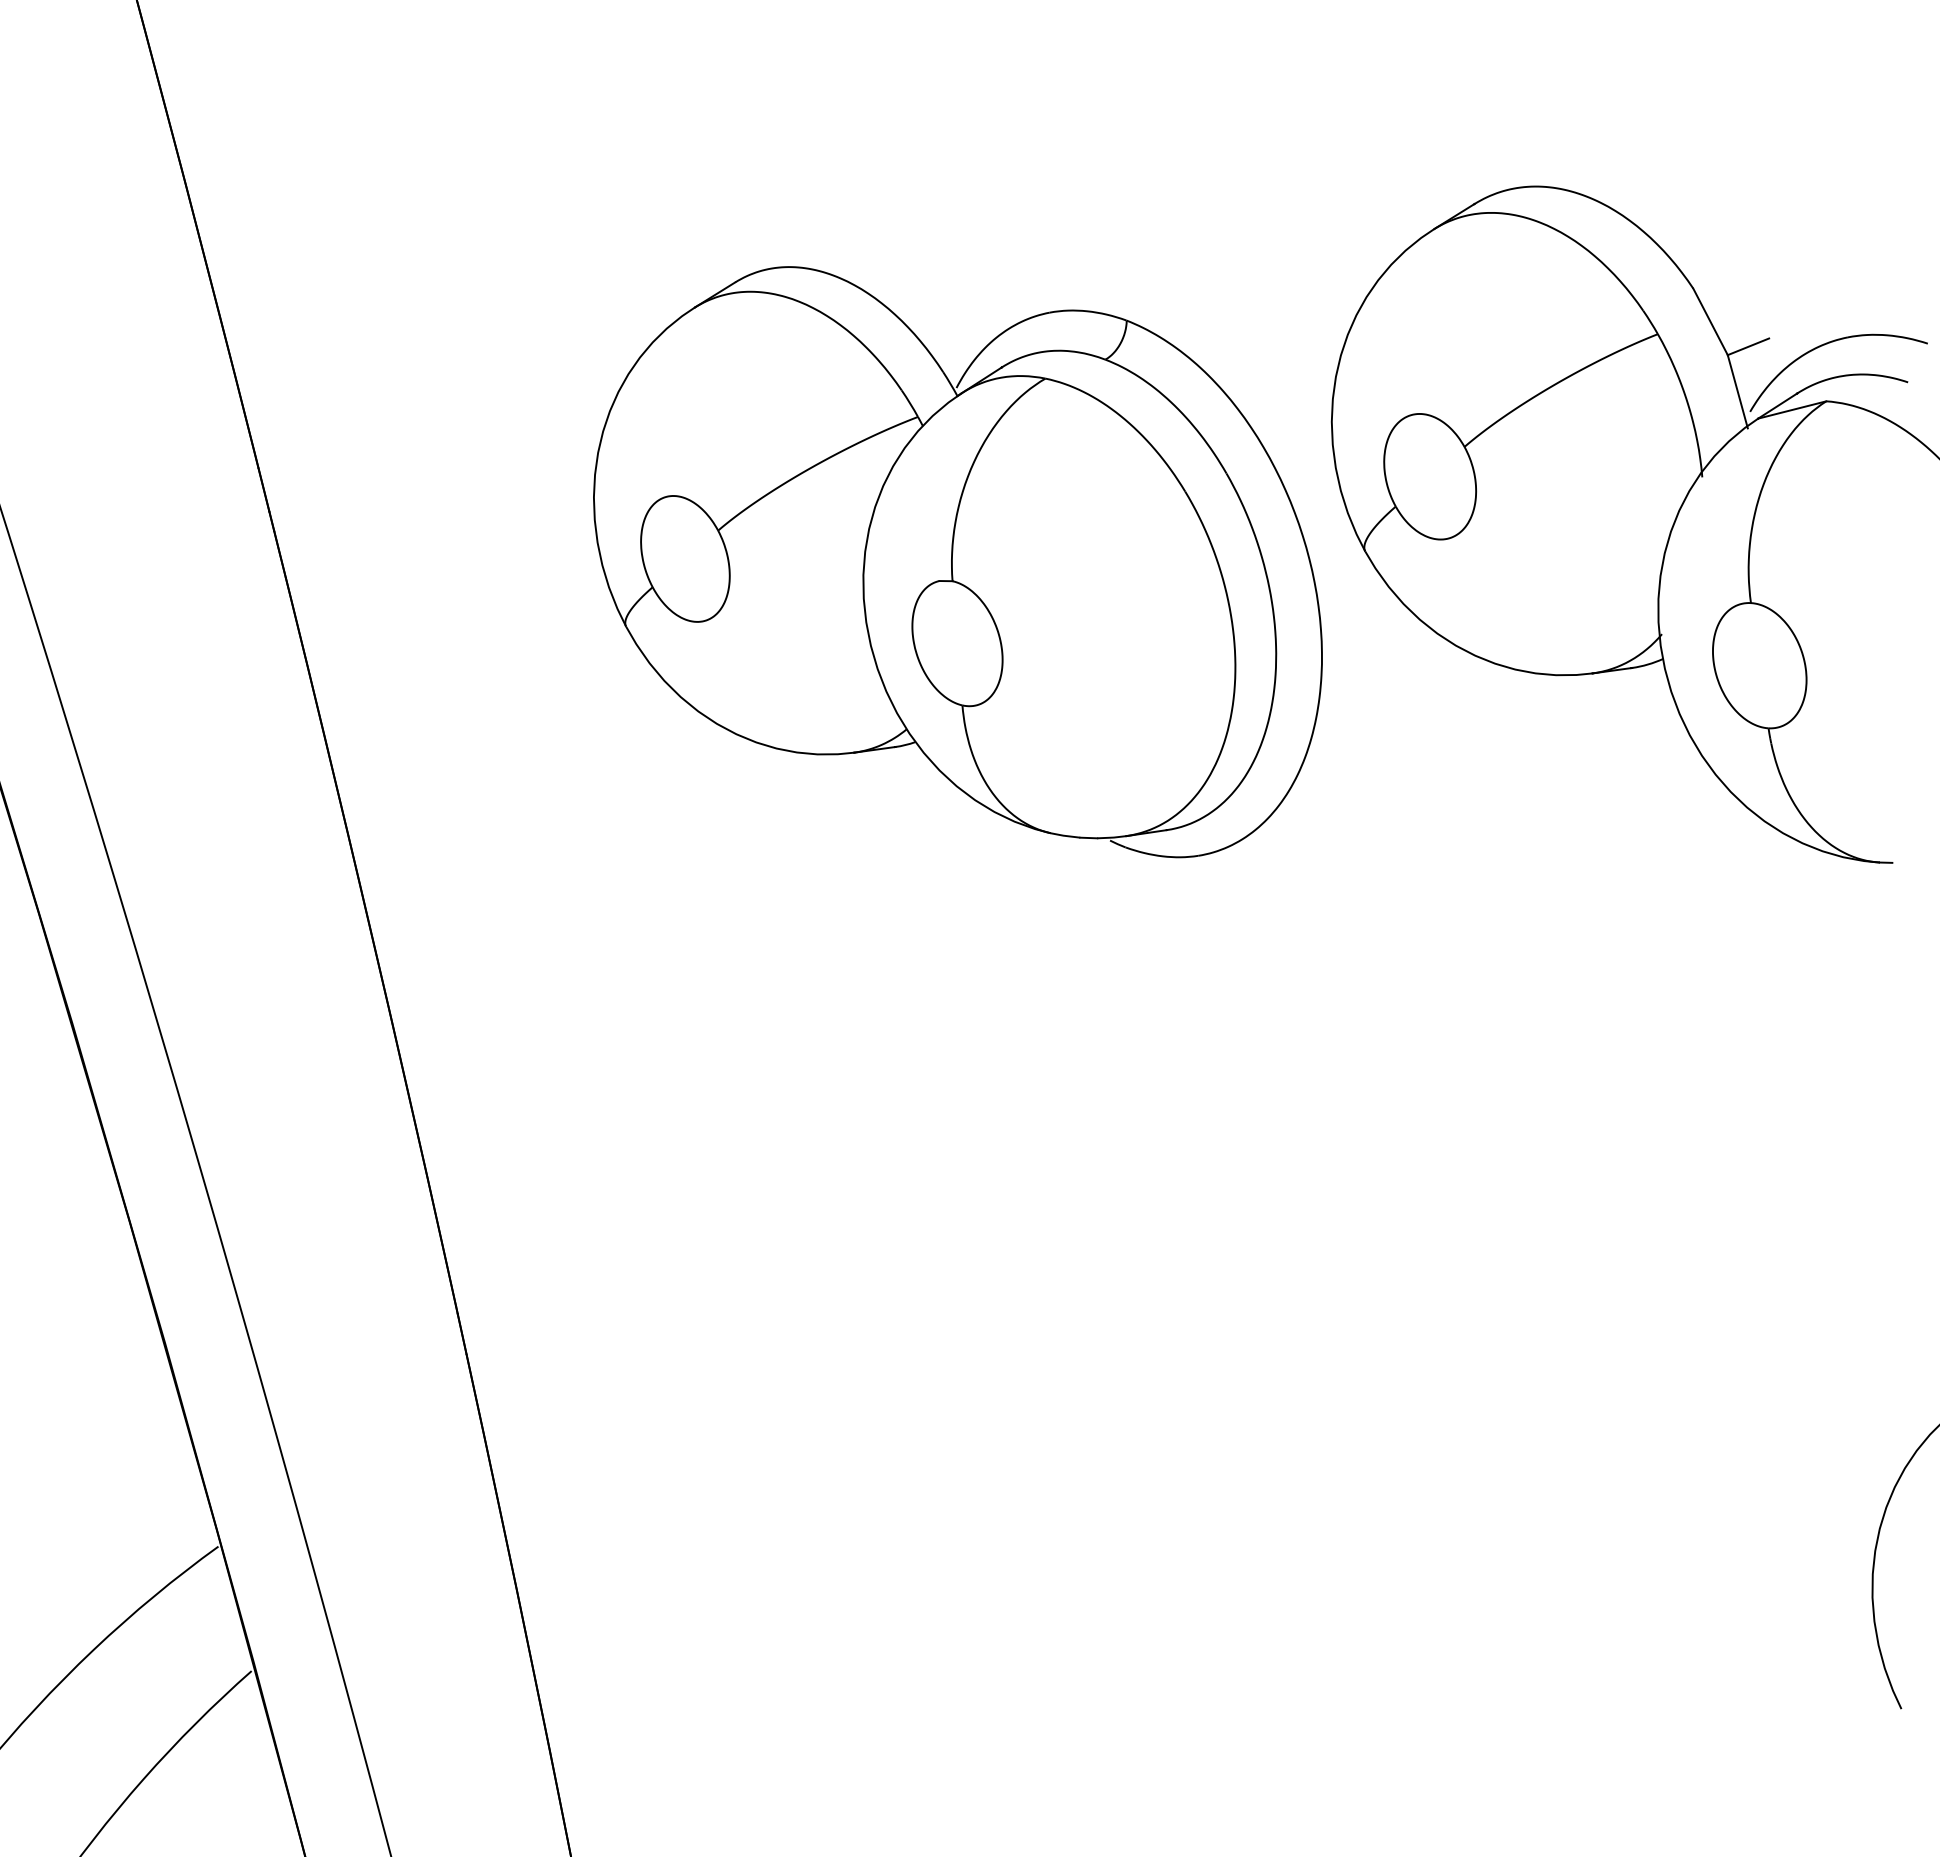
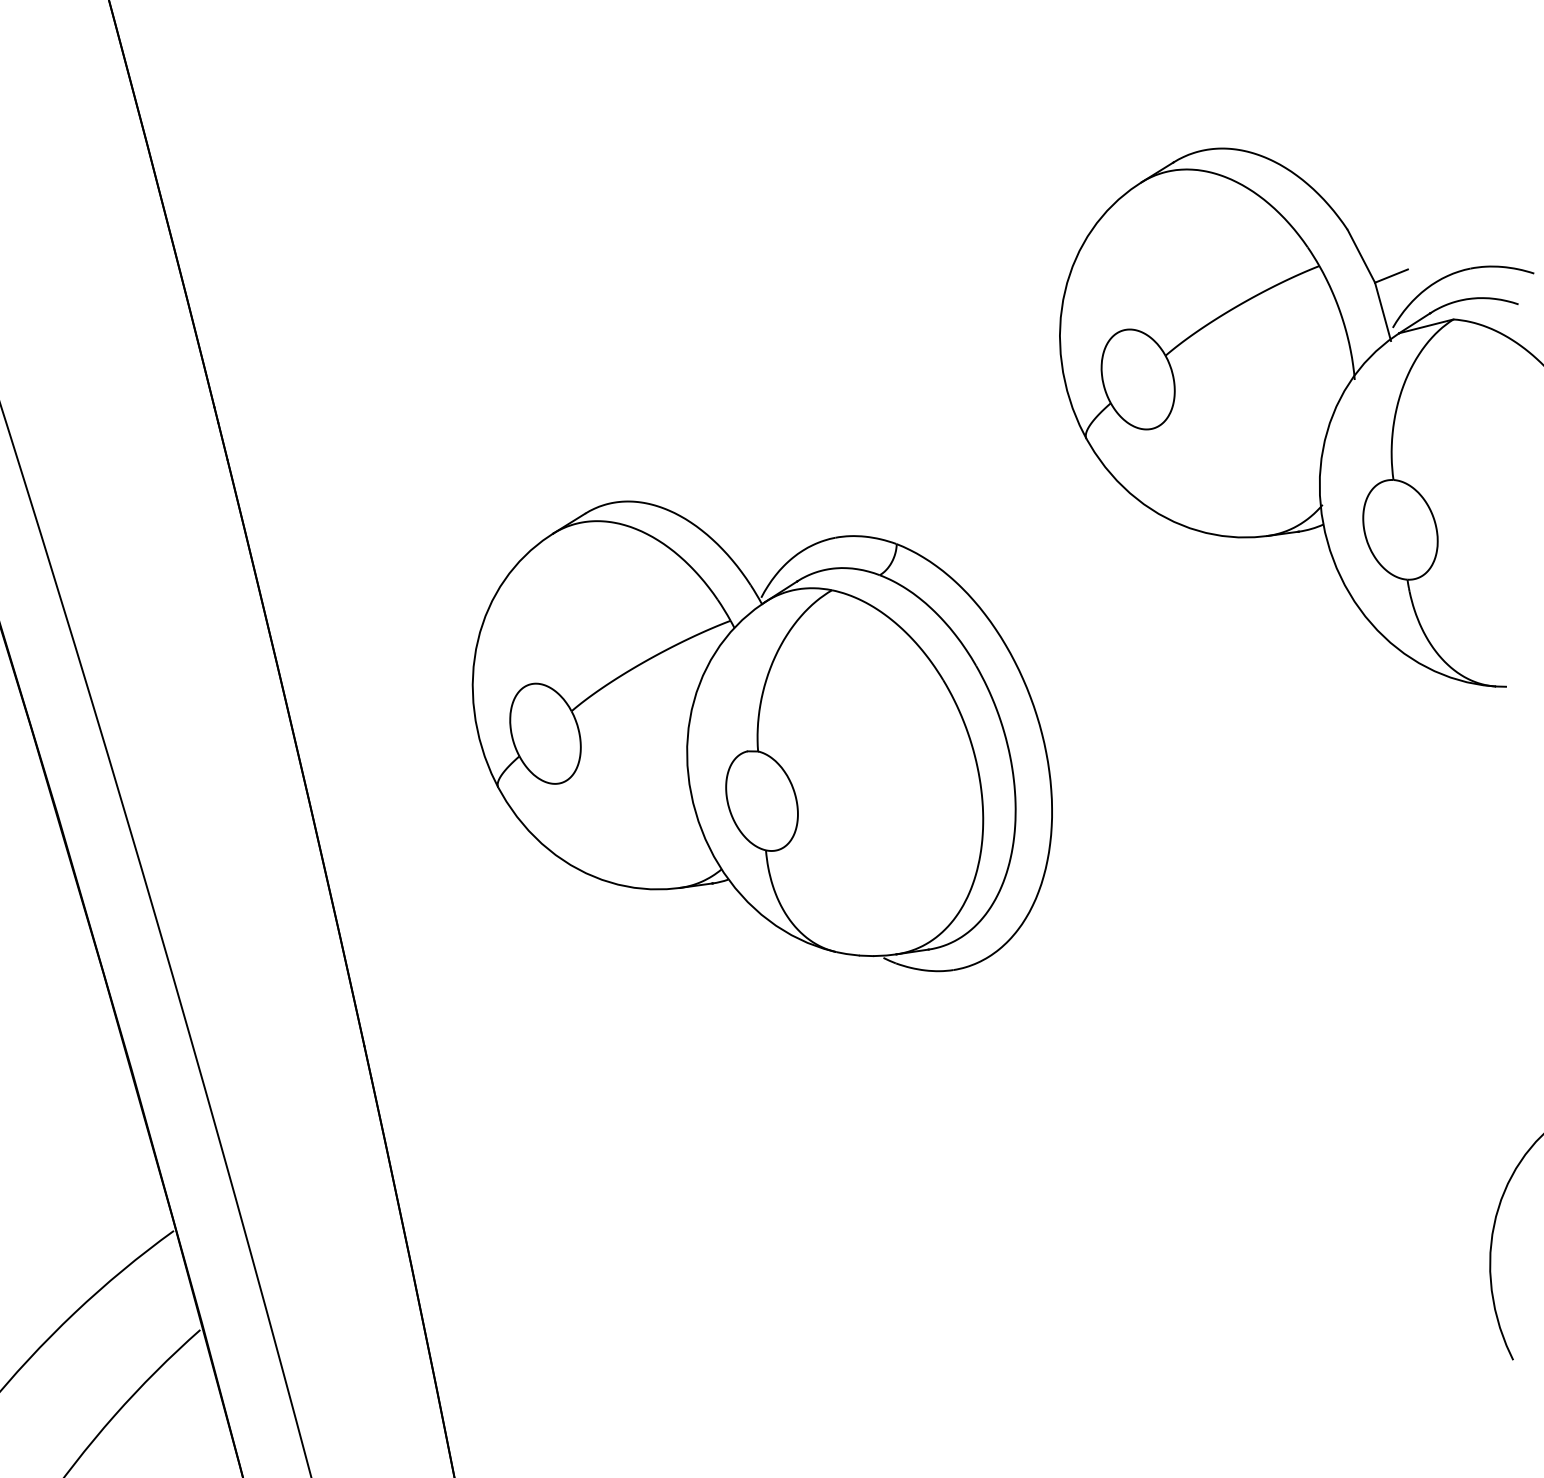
part: (957, 562) -> (762, 736), moved

